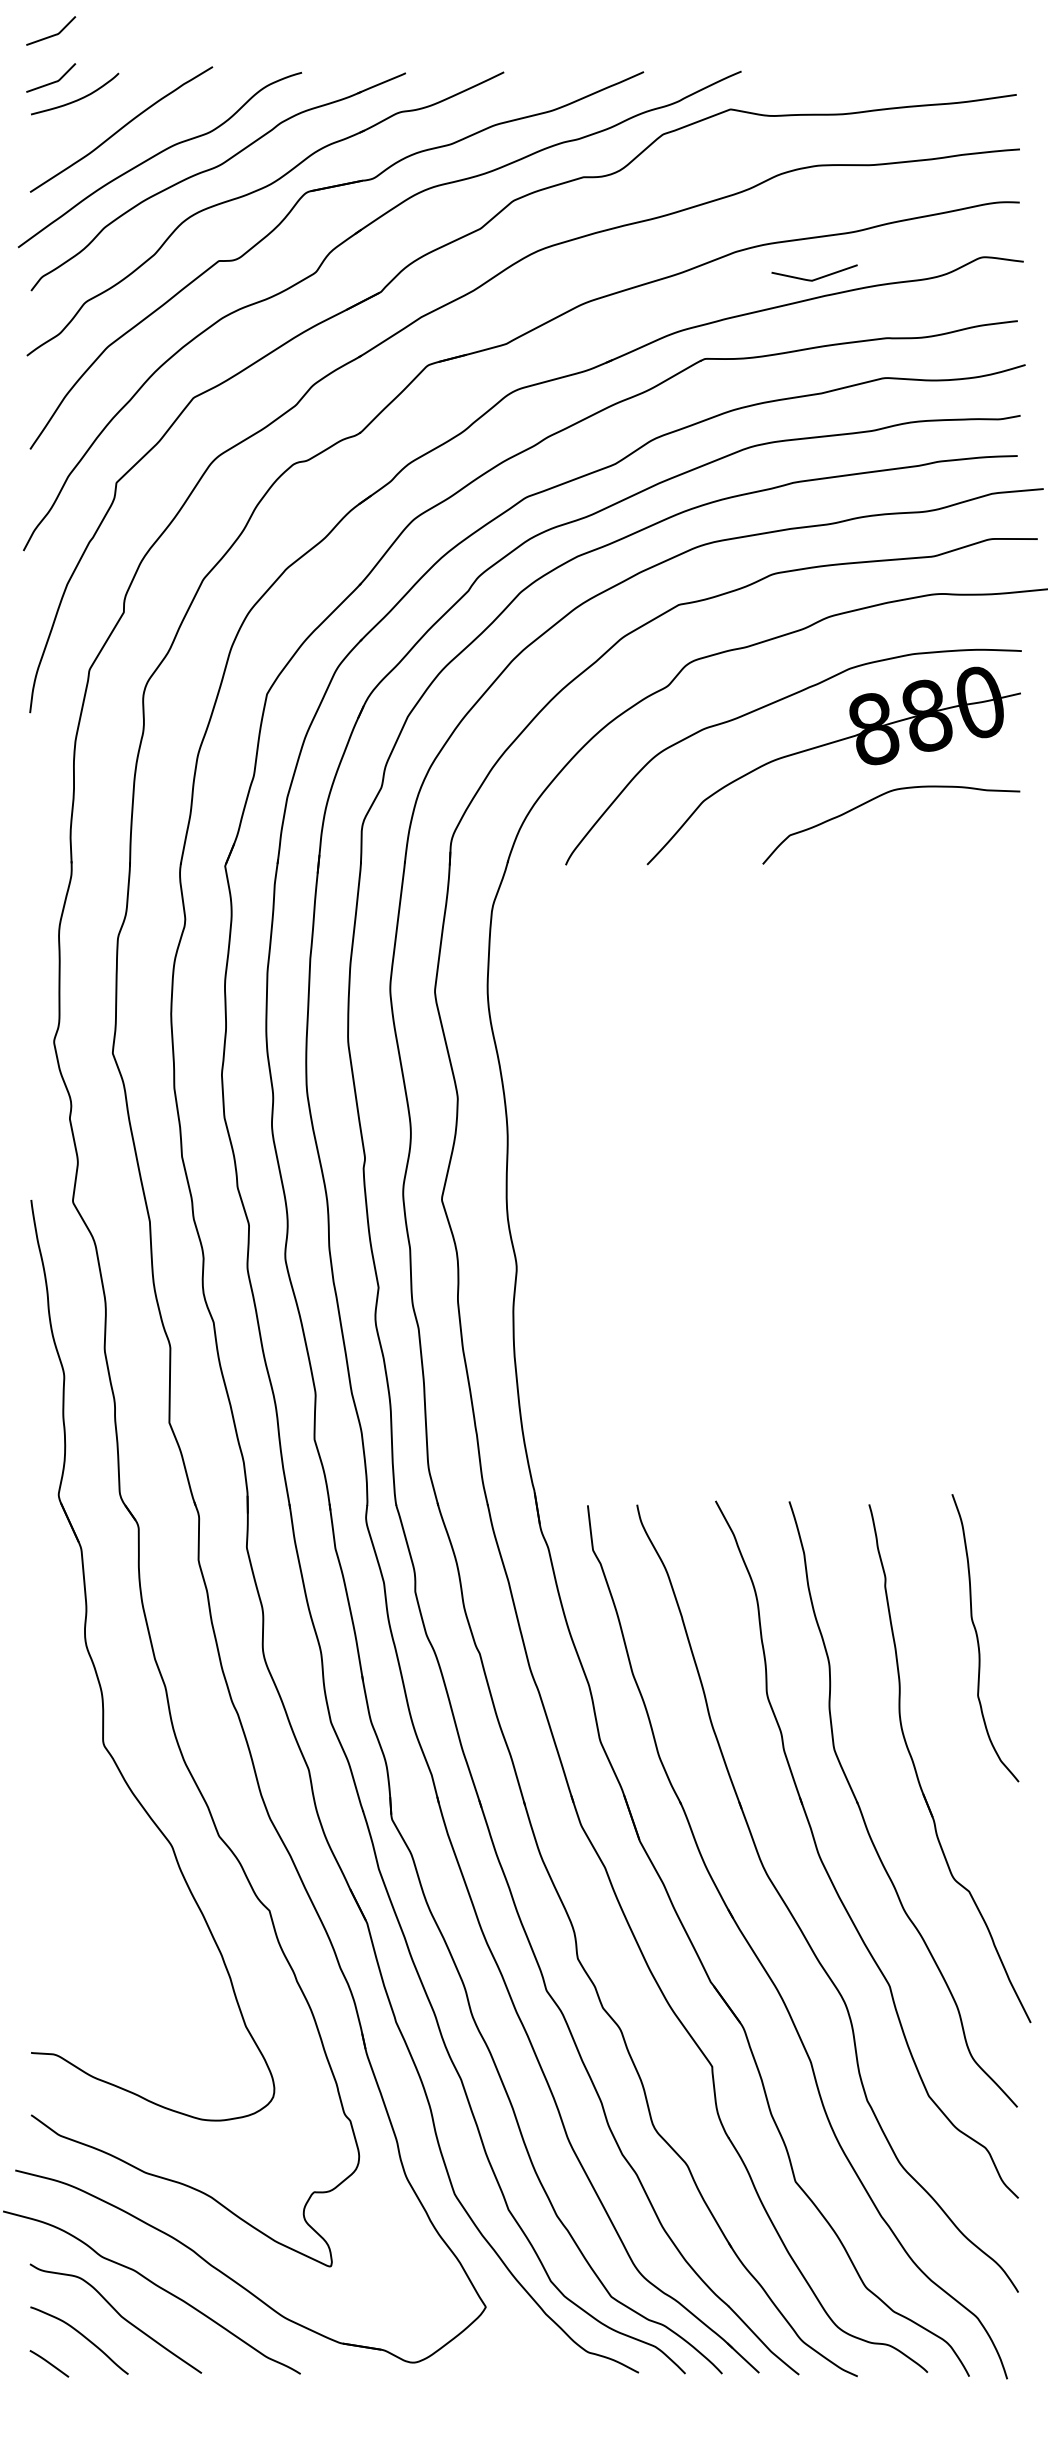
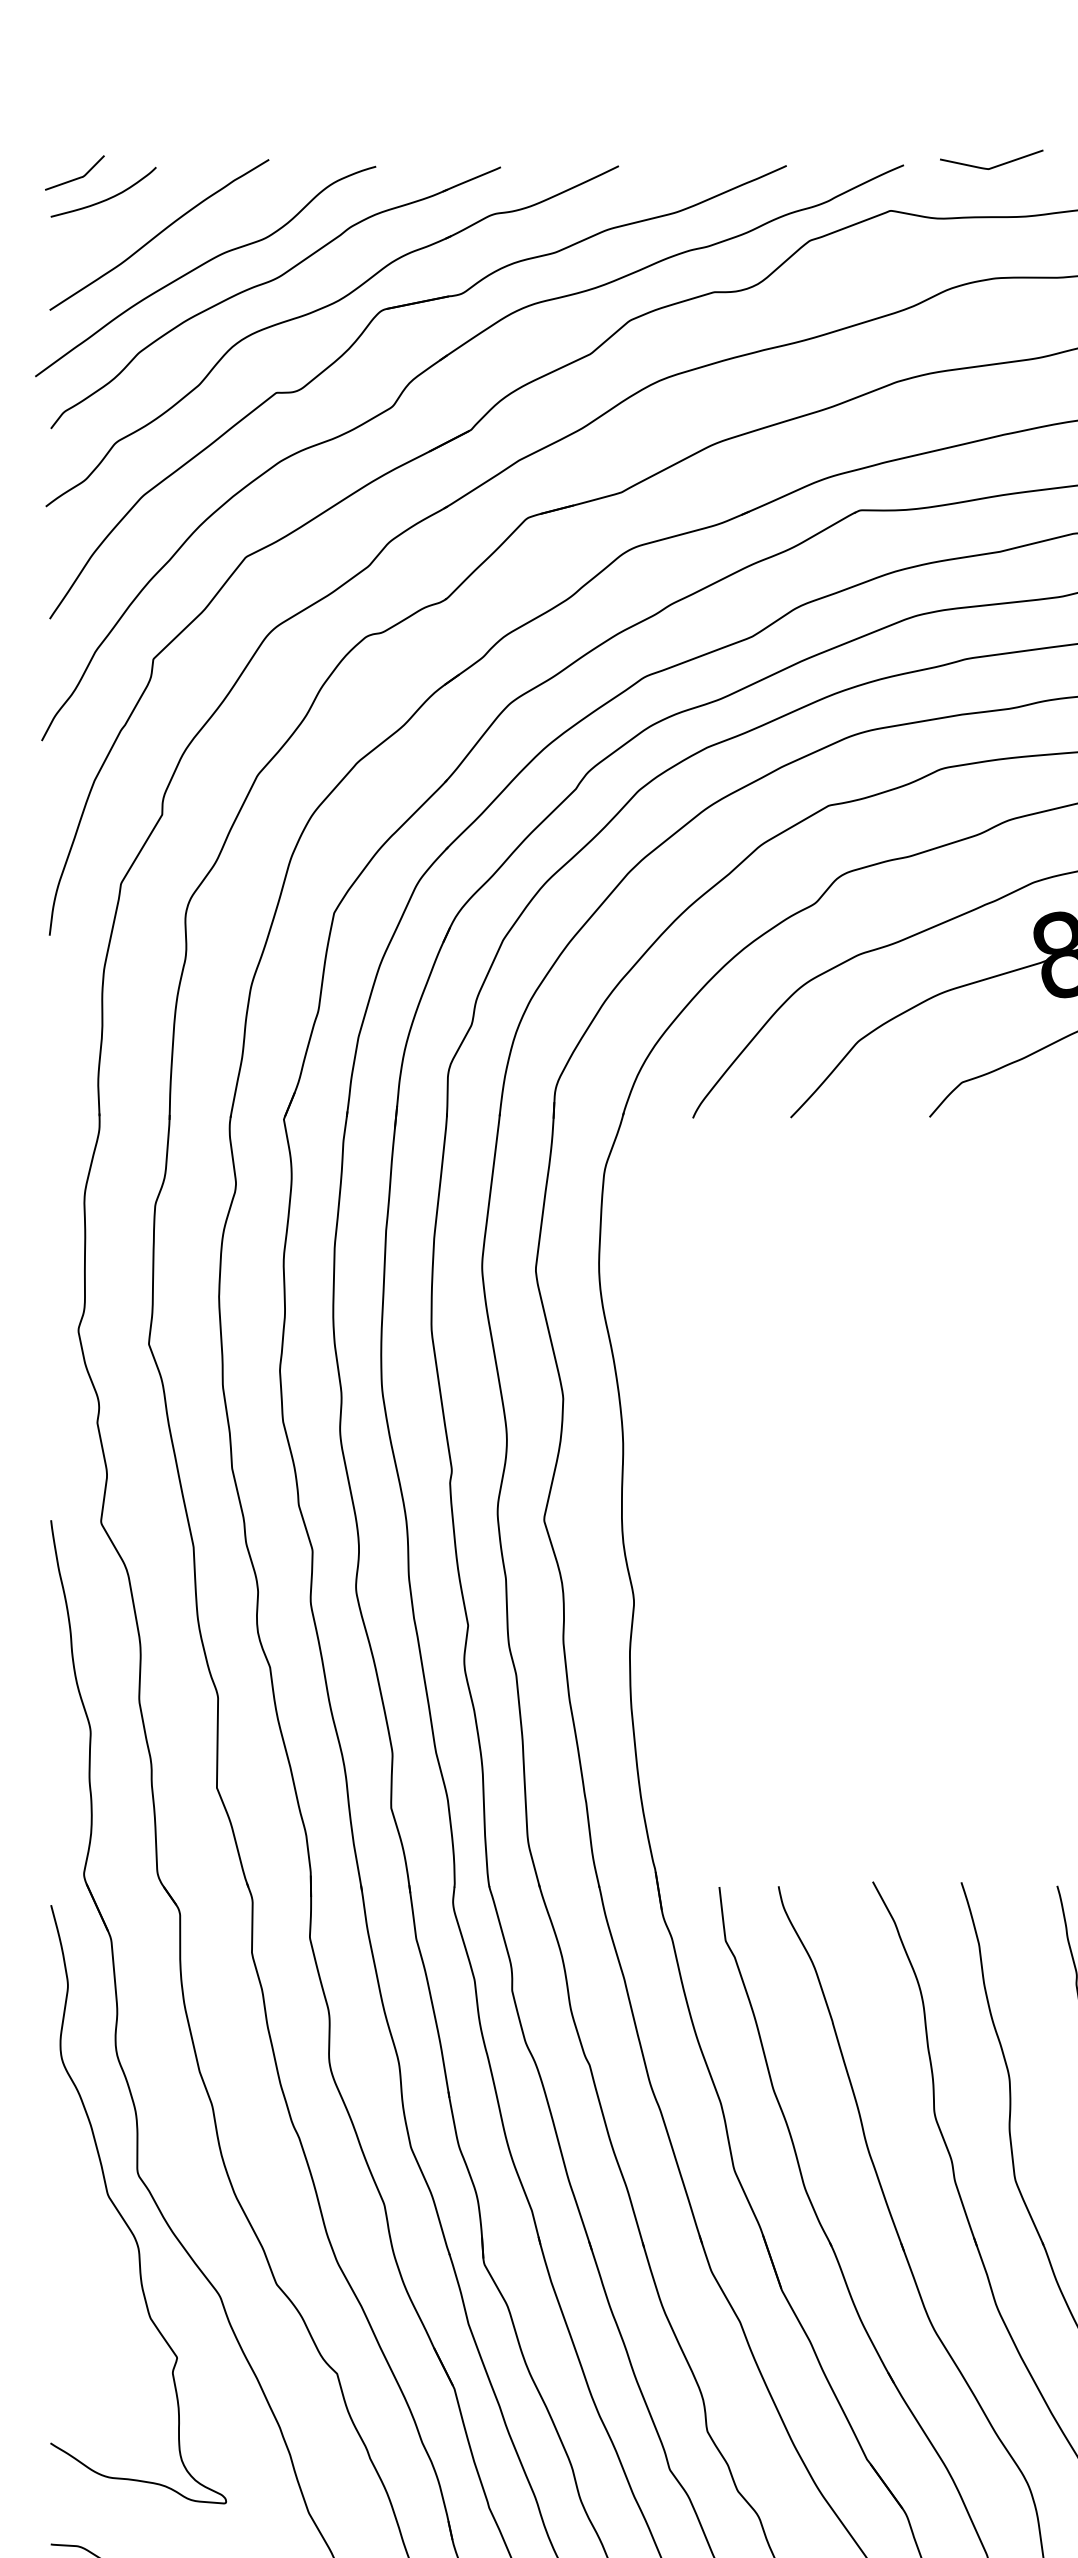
curve: (53, 34) -> (77, 120), removed
curve: (815, 278) -> (992, 166), moved
curve: (90, 1778) -> (122, 2214), added

